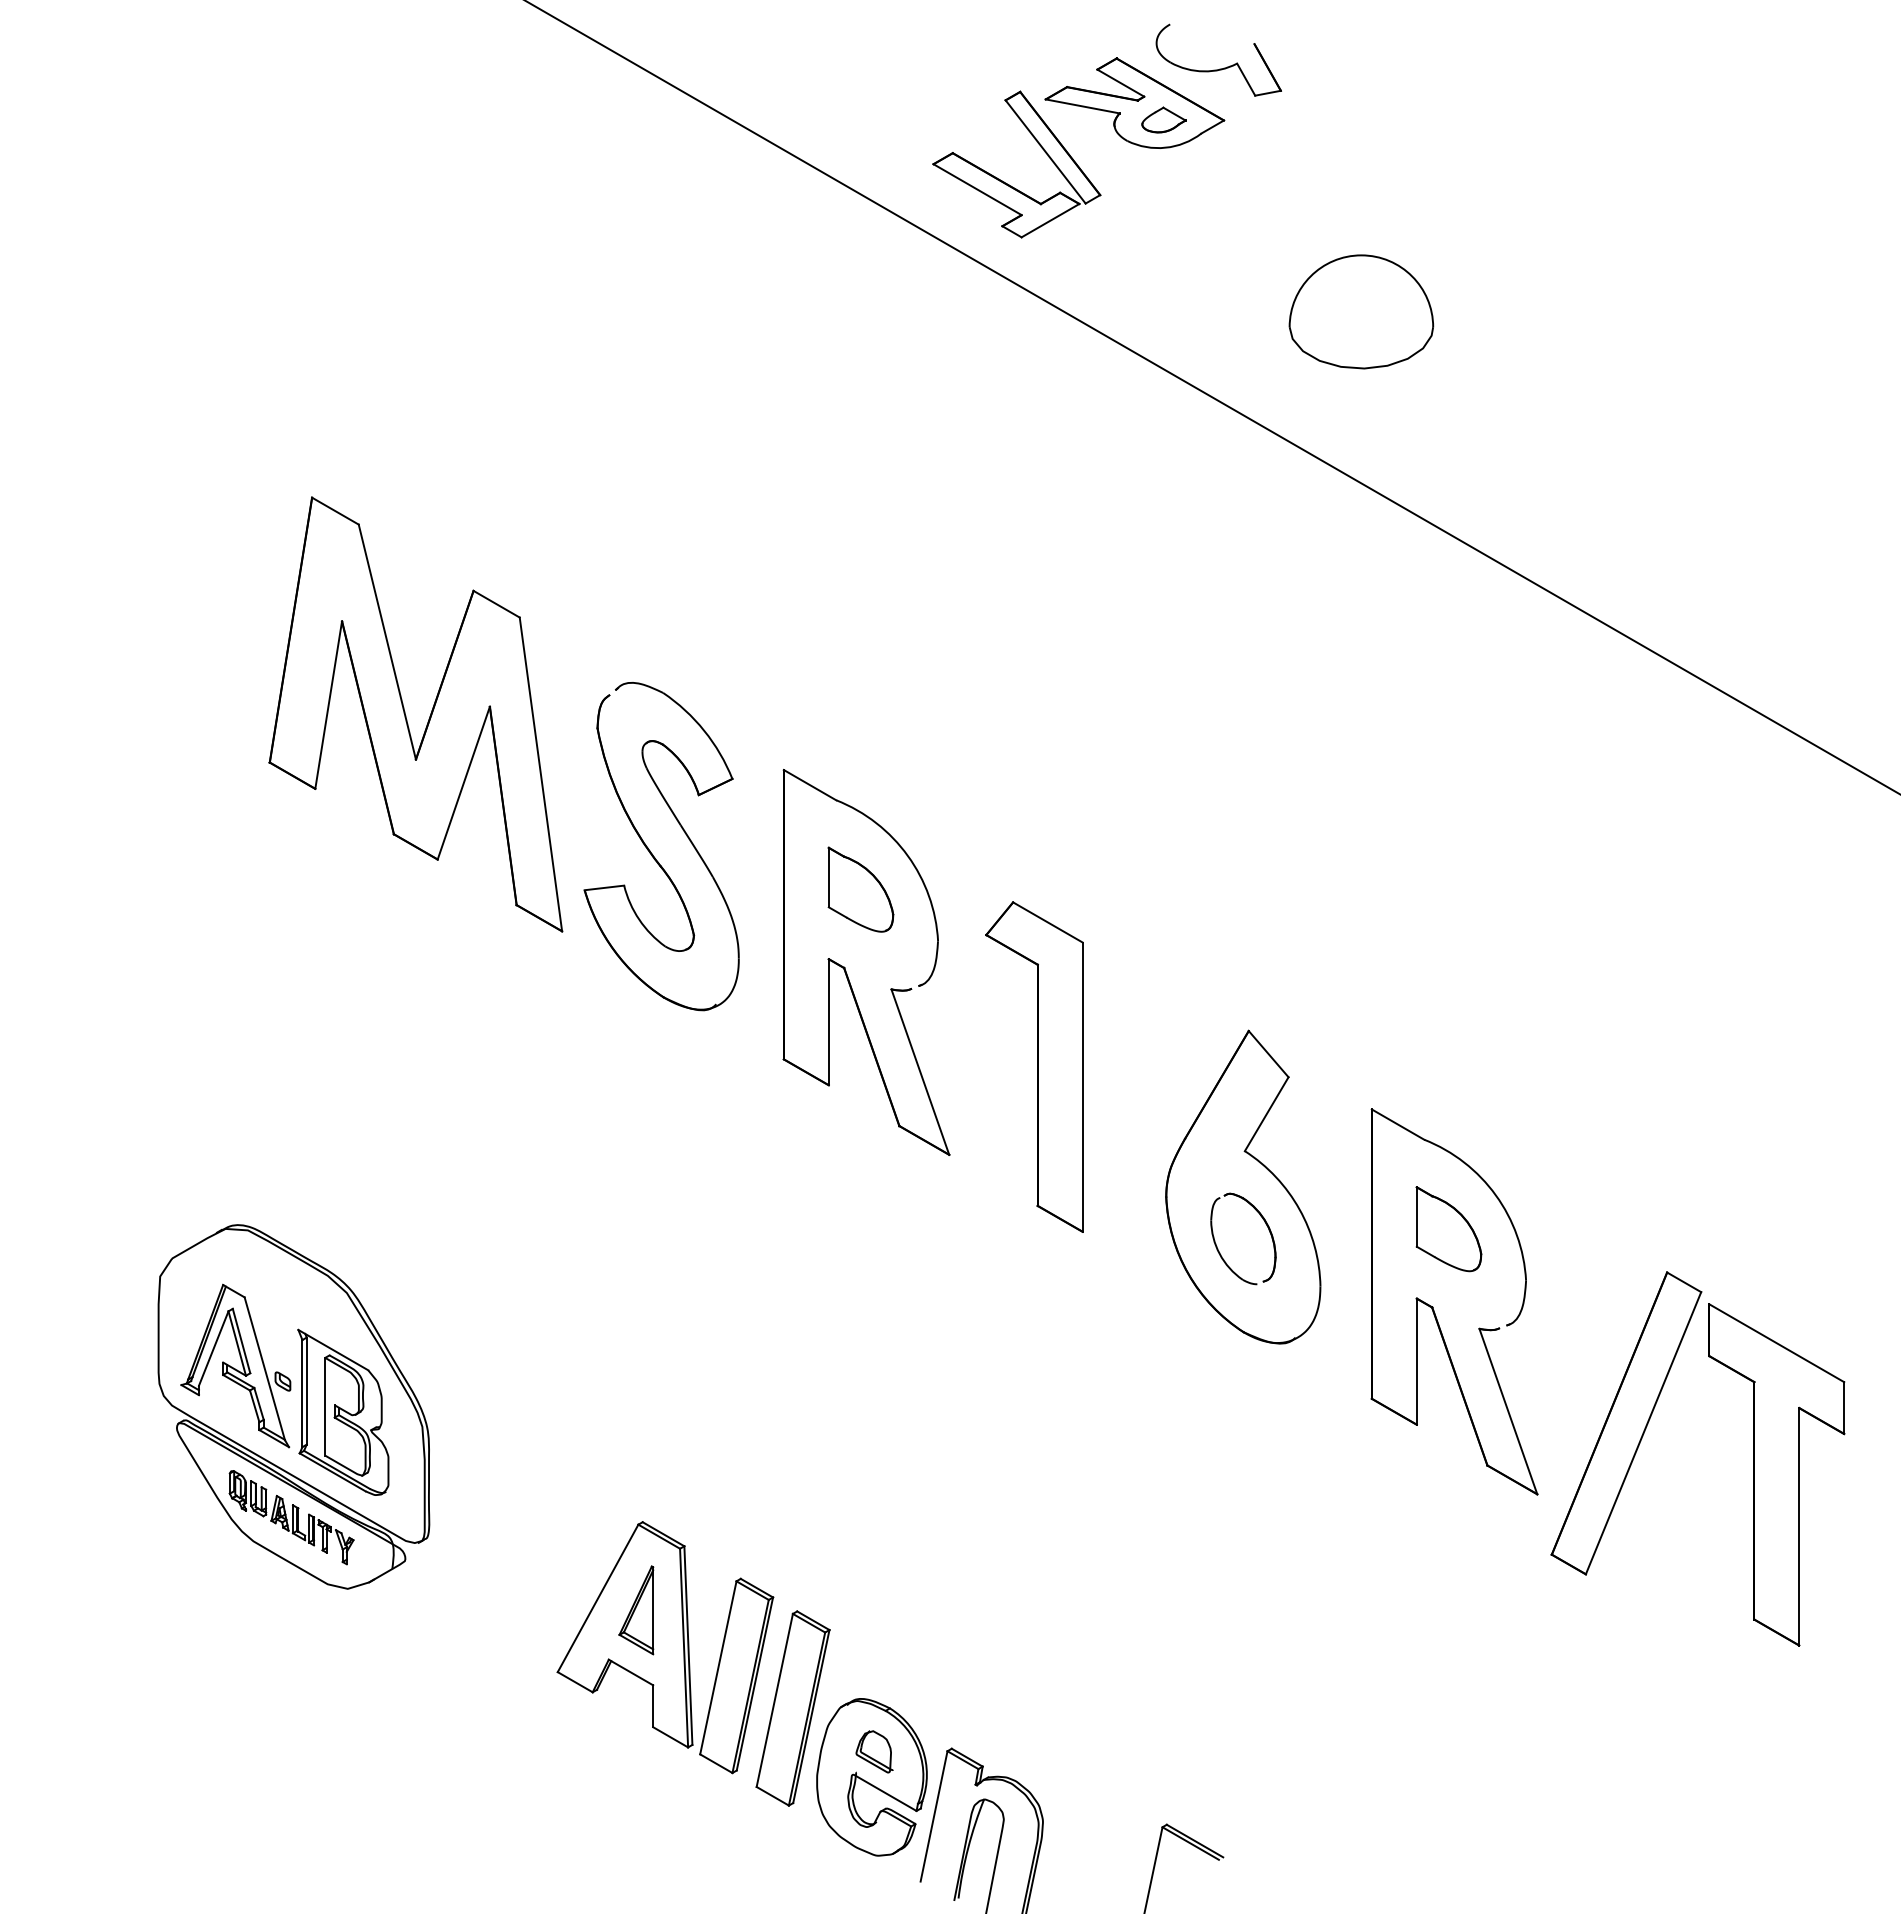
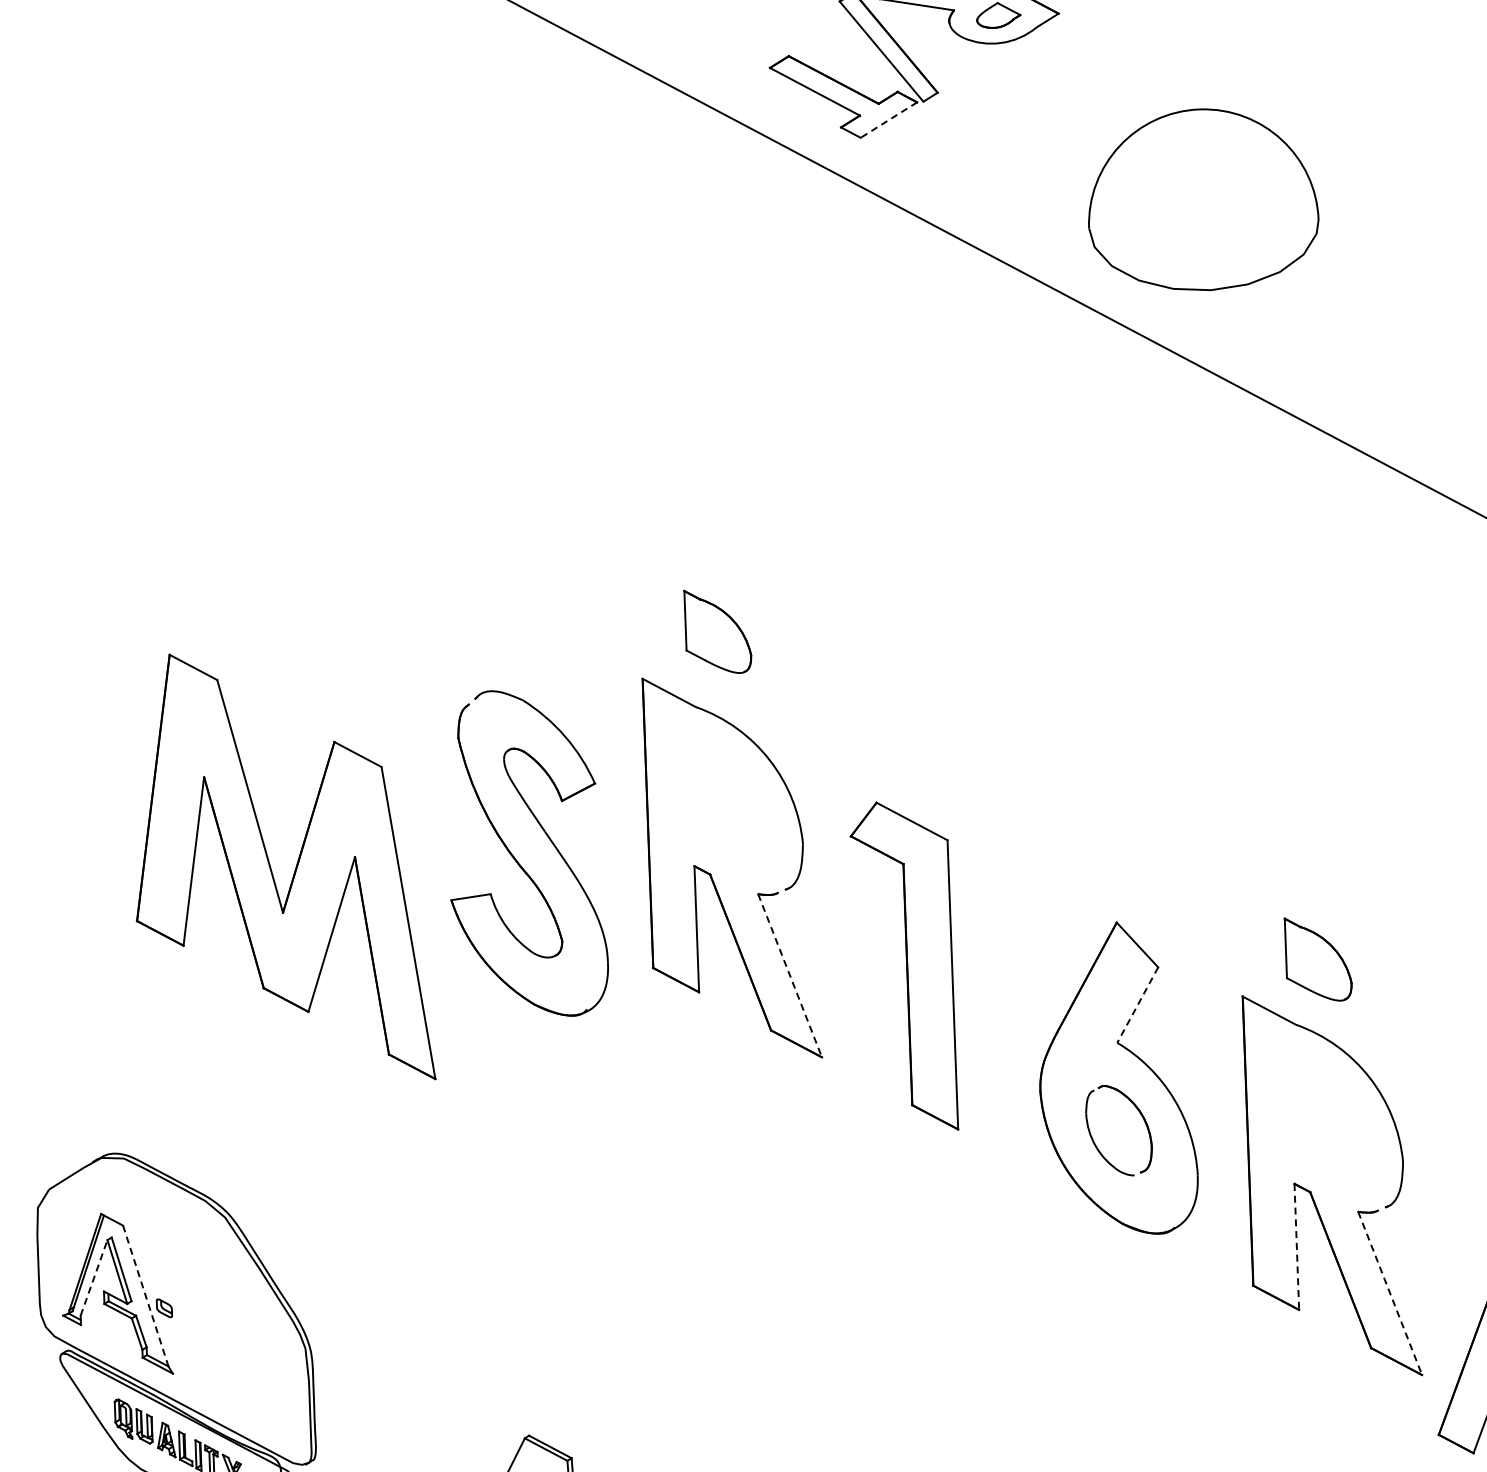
line: (1050, 220) -> (888, 119), solid -> dashed
part: (1361, 311) -> (1203, 199), size x1.6
part: (406, 715) -> (271, 869), moved
part: (653, 854) -> (518, 861), moved
part: (860, 889) -> (717, 631), moved
line: (920, 1072) -> (790, 976), solid -> dashed
line: (1266, 1114) -> (1137, 1005), solid -> dashed
part: (1448, 1229) -> (1318, 959), moved
line: (213, 1348) -> (93, 1277), solid -> dashed
line: (1416, 1362) -> (1296, 1247), solid -> dashed
line: (264, 1368) -> (145, 1295), solid -> dashed
part: (343, 1411) -> (226, 1336), removed
line: (1508, 1411) -> (1390, 1293), solid -> dashed

